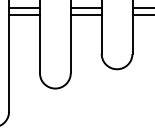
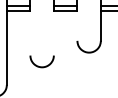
line: (101, 33) -> (77, 25), removed
line: (40, 44) -> (30, 33), removed
line: (70, 44) -> (53, 33), removed

